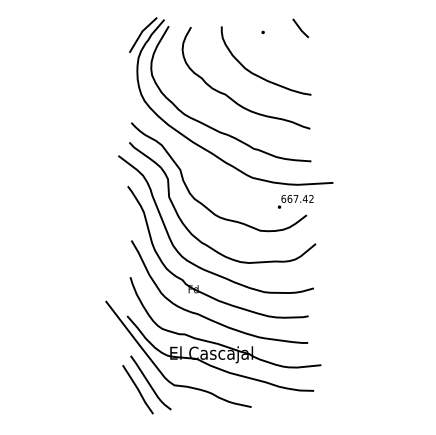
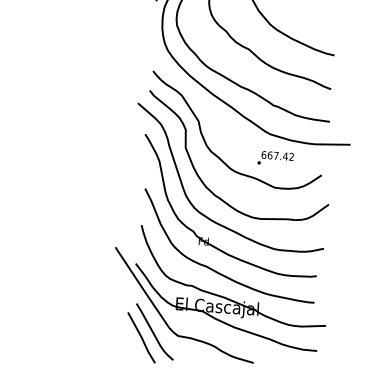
text: (295, 201) -> (275, 158), moved

